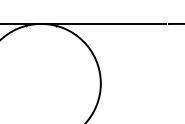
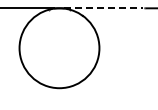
line: (108, 24) -> (104, 8), solid -> dashed

